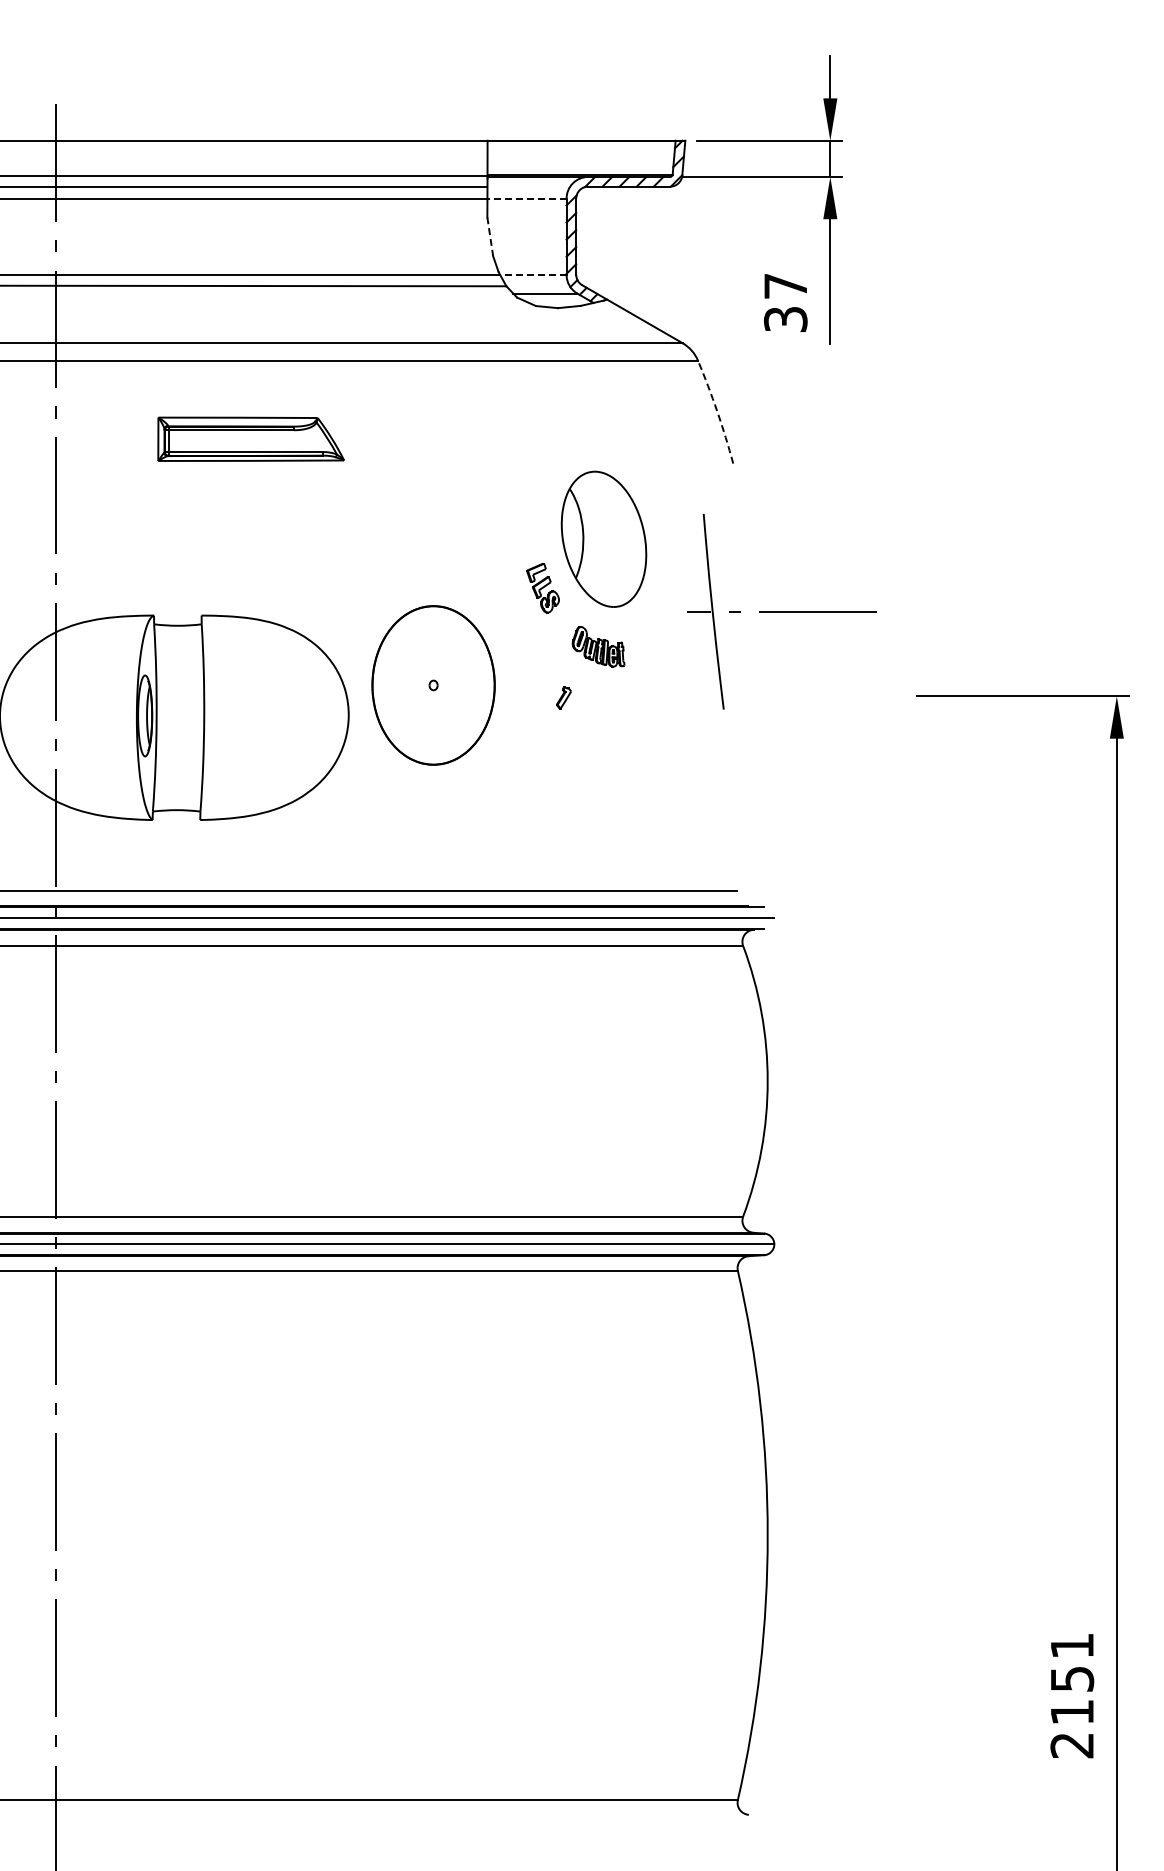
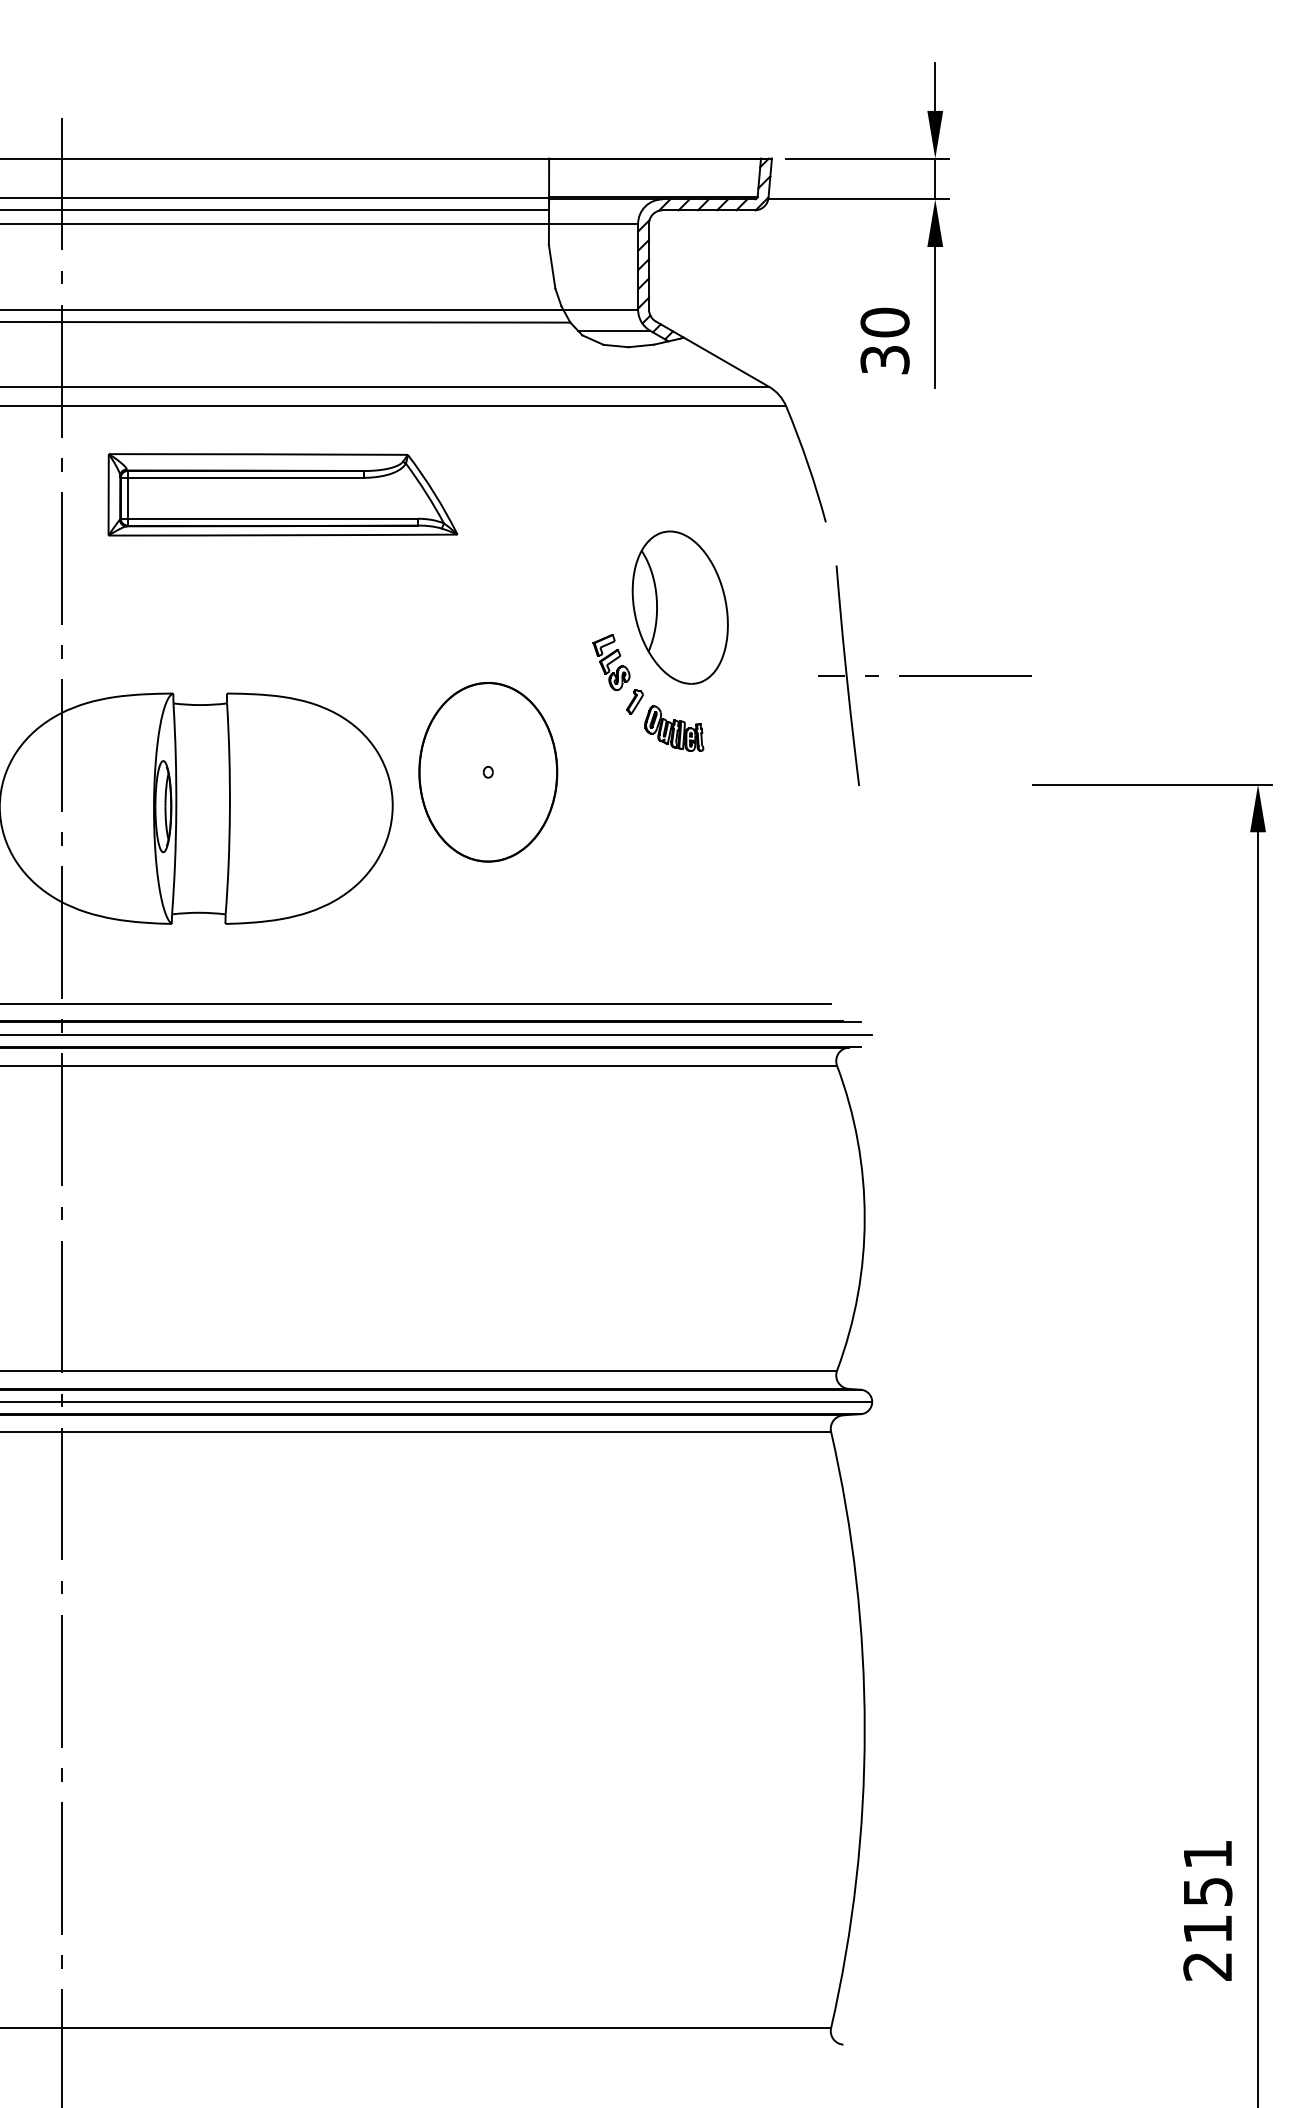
line: (527, 198) -> (594, 223), dashed -> solid
line: (490, 236) -> (552, 266), dashed -> solid
line: (532, 274) -> (599, 309), dashed -> solid
text: (785, 286) -> (884, 322), 37 -> 30
arc: (717, 411) -> (808, 463), dashed -> solid
part: (250, 439) -> (282, 495), size x1.67
part: (781, 611) -> (924, 675), moved
part: (563, 697) -> (634, 701), moved

